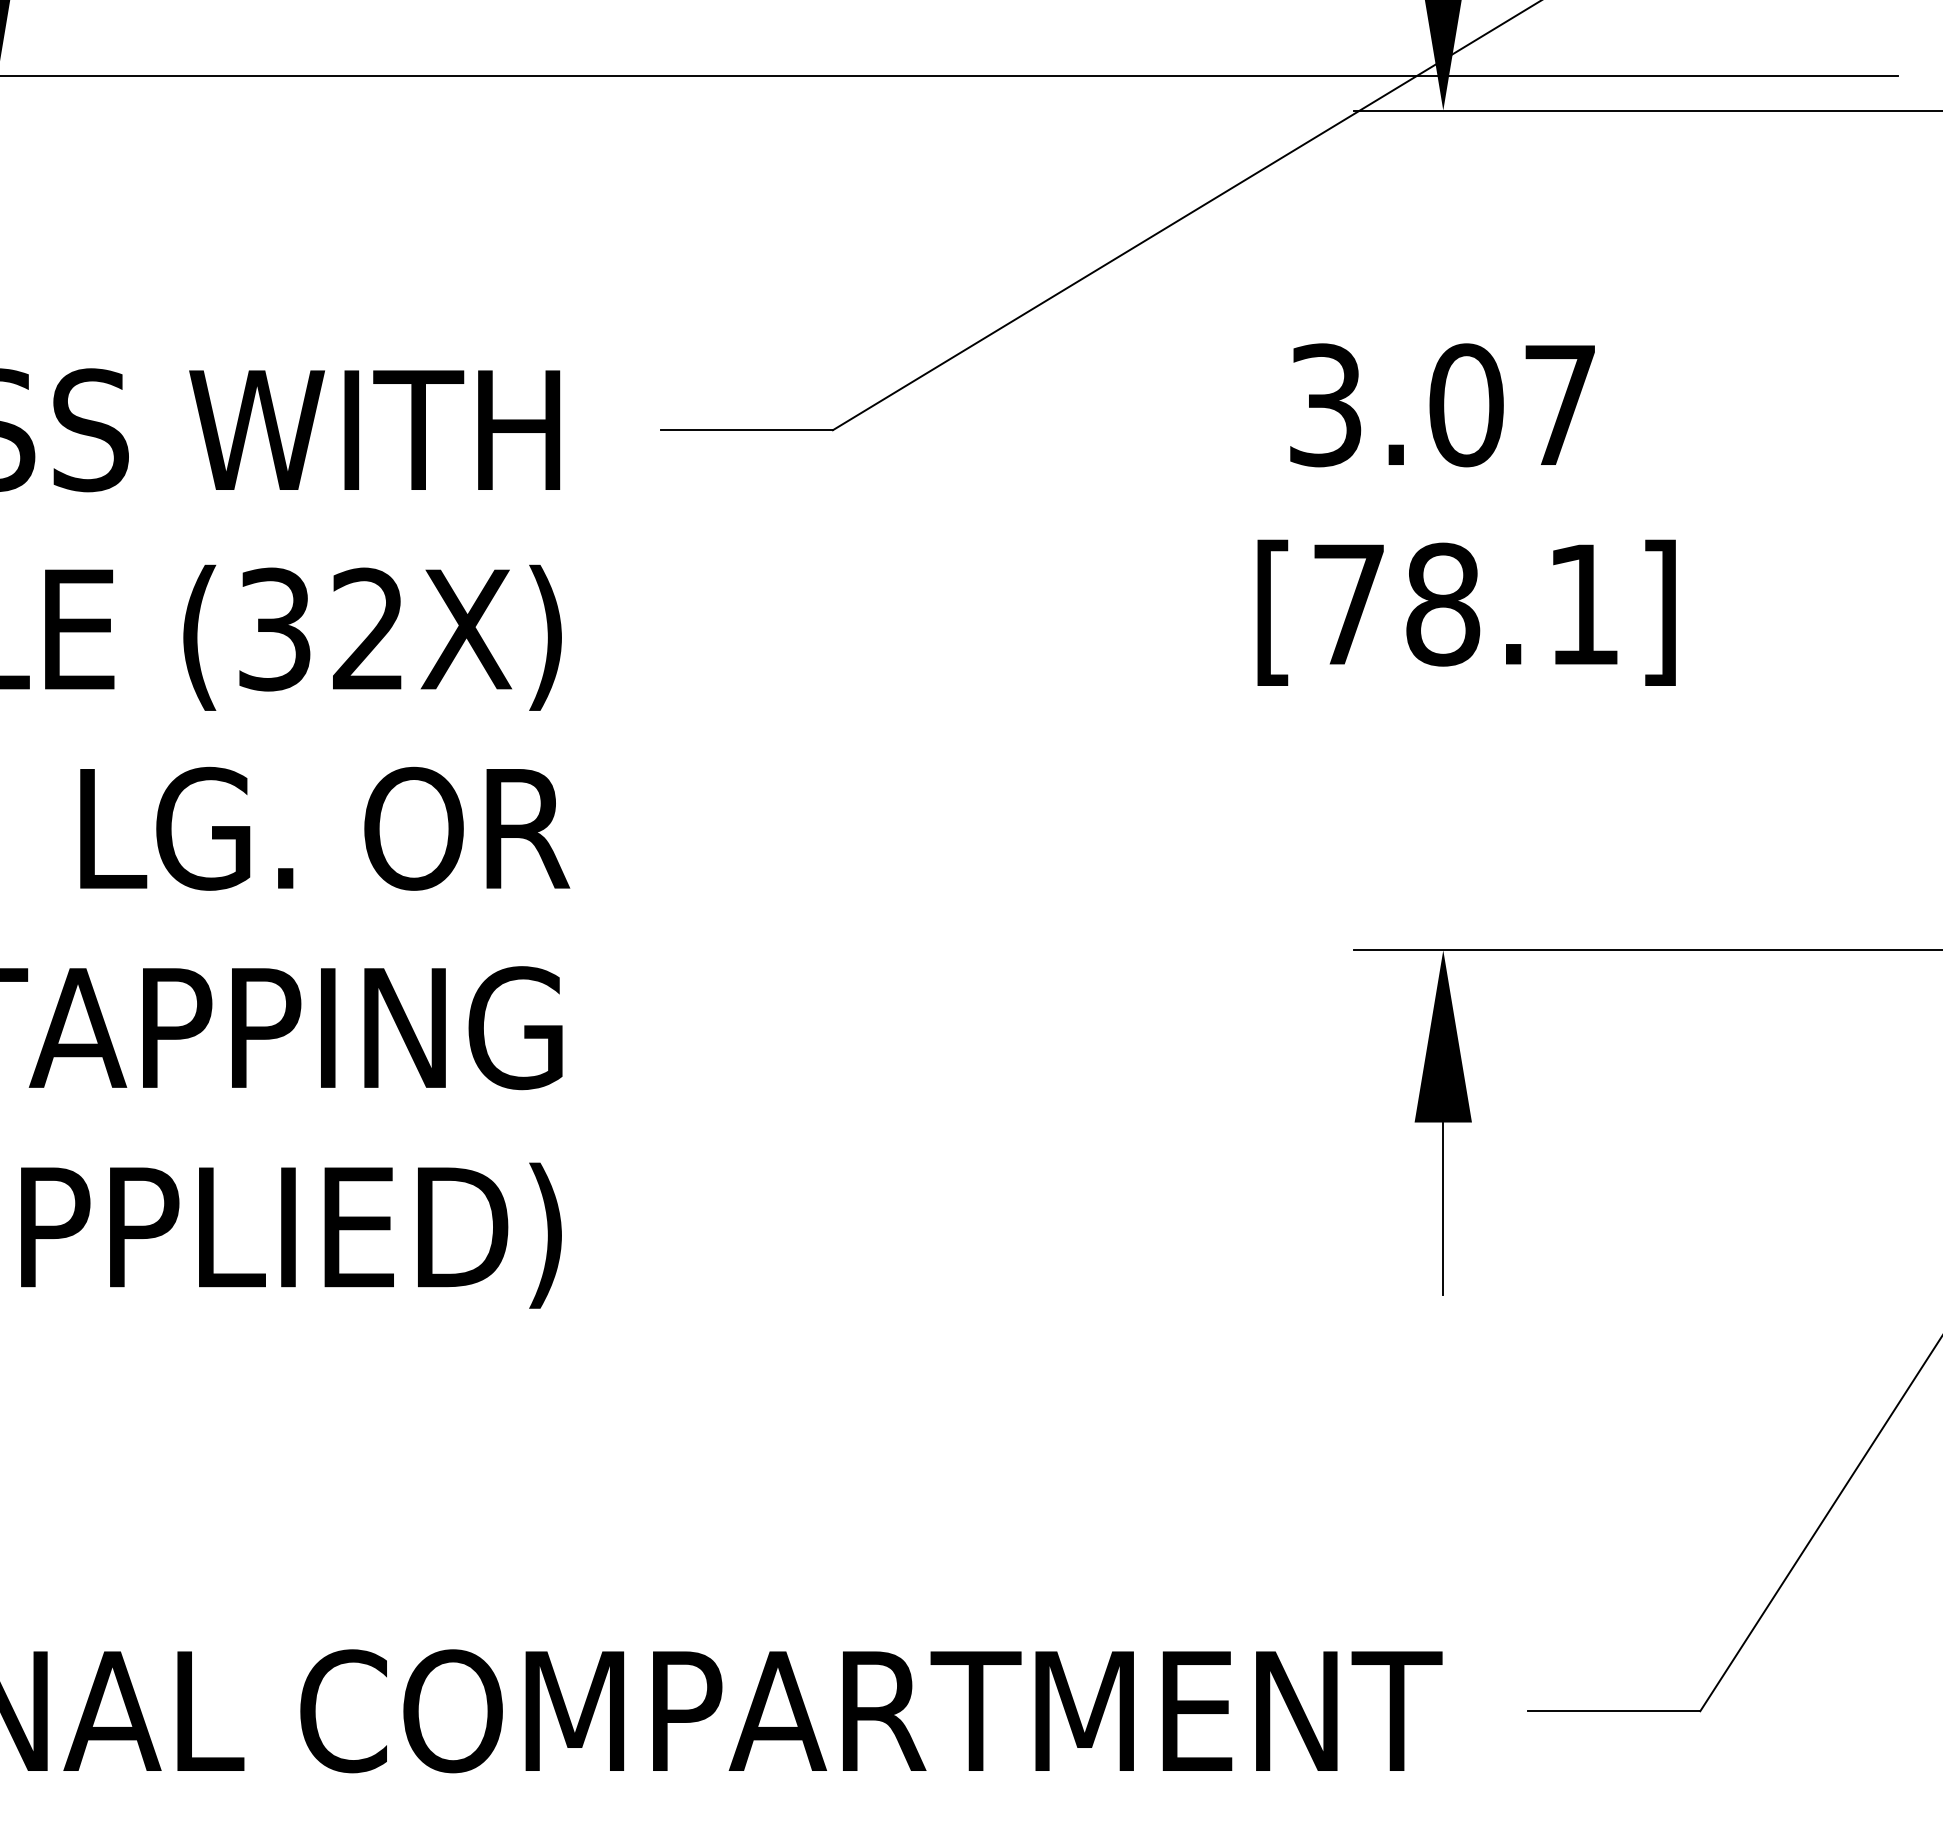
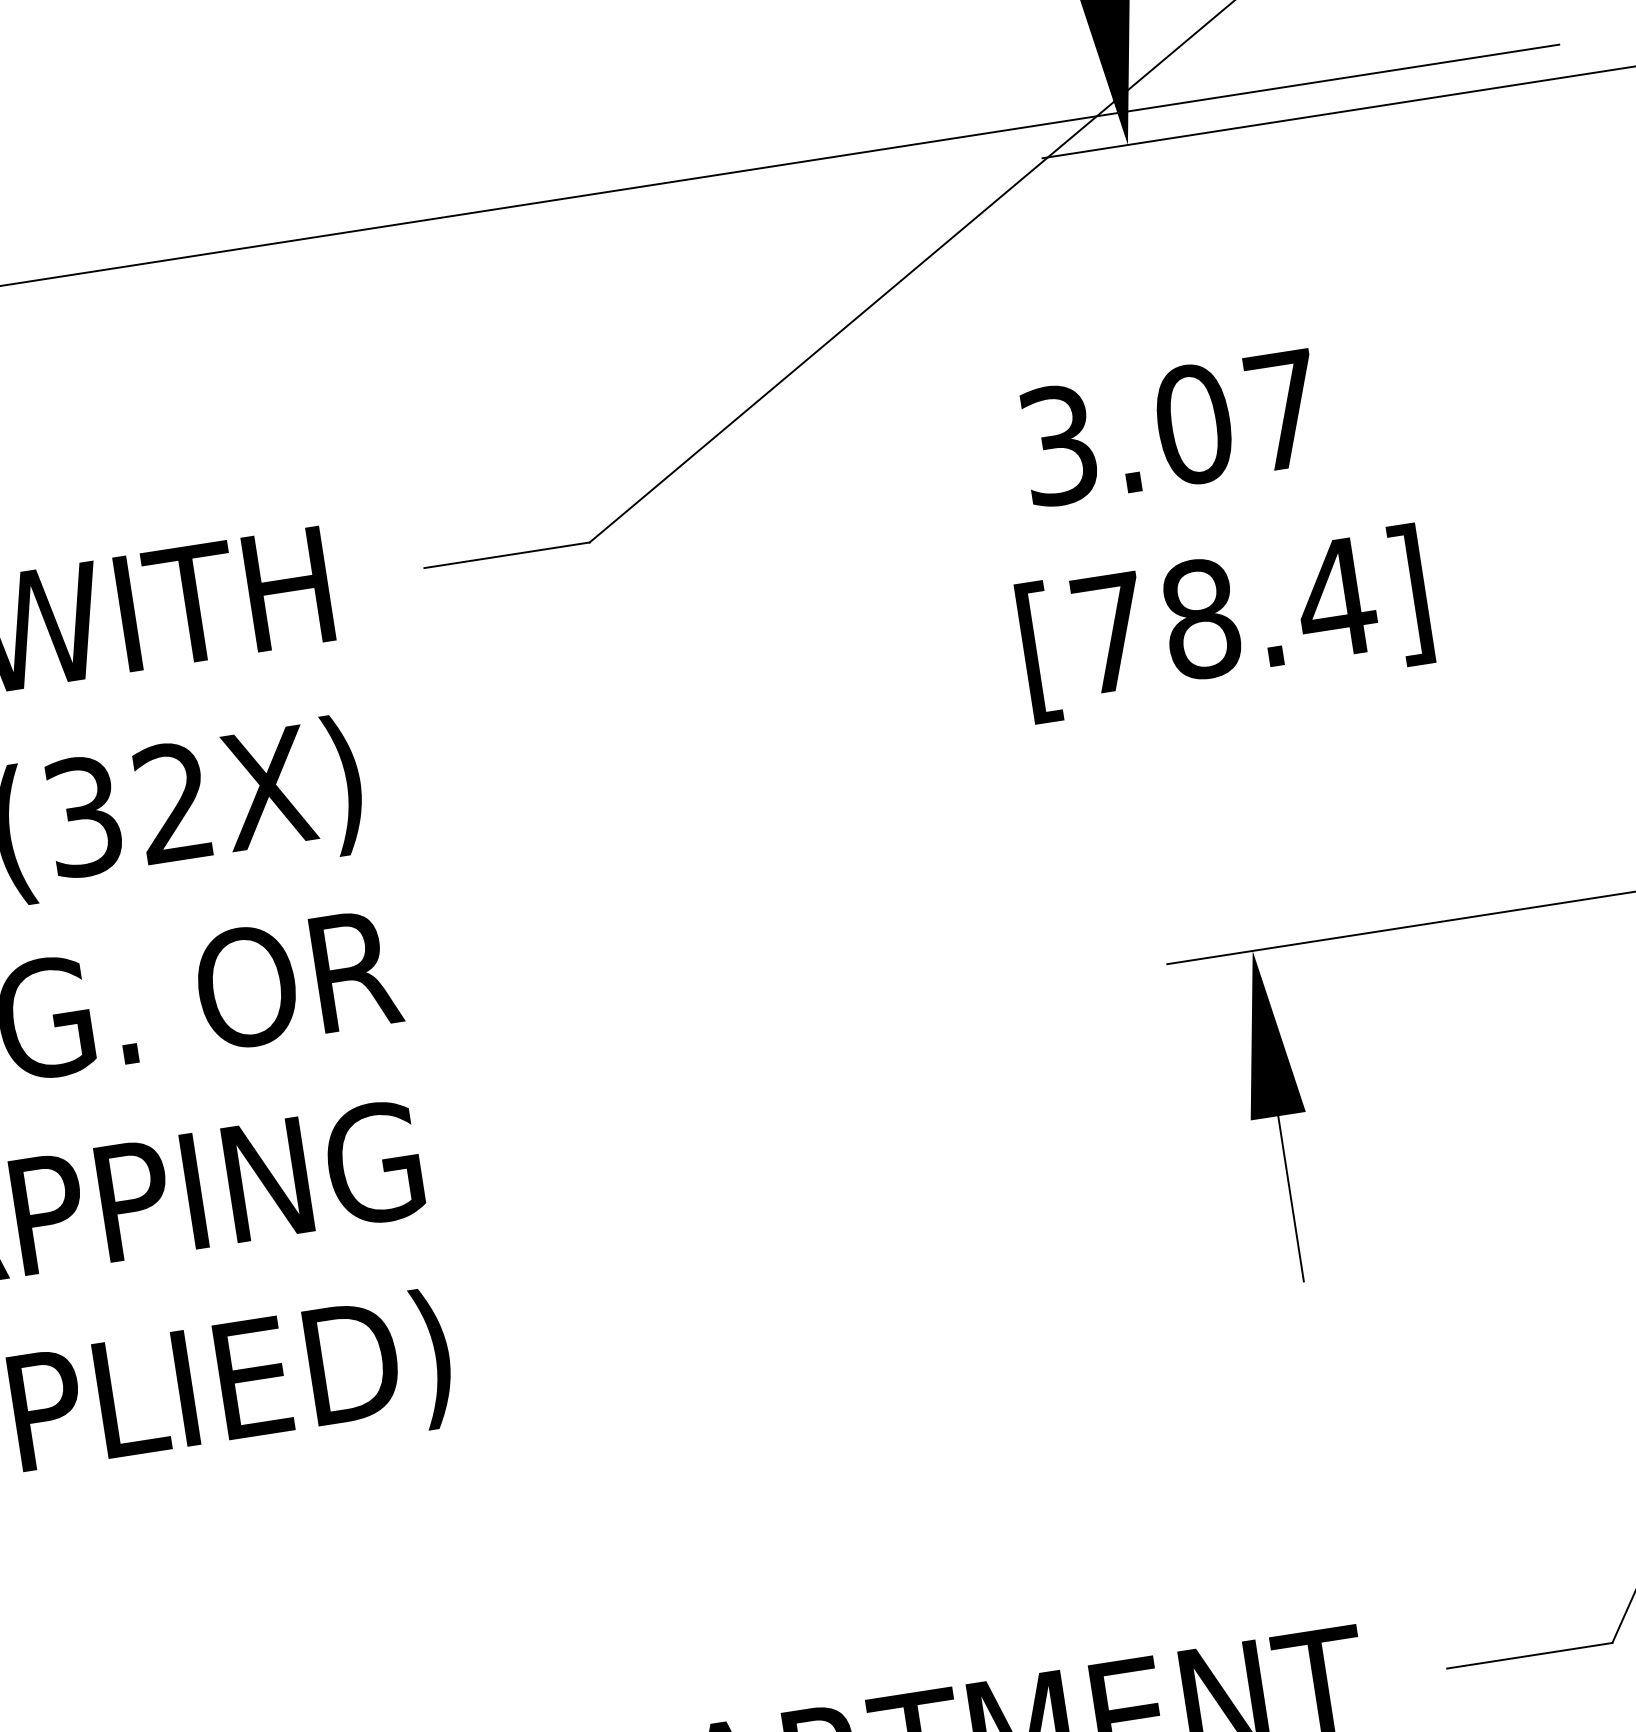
text: (1583, 604) -> (1335, 598), [78.1] -> [78.4]

